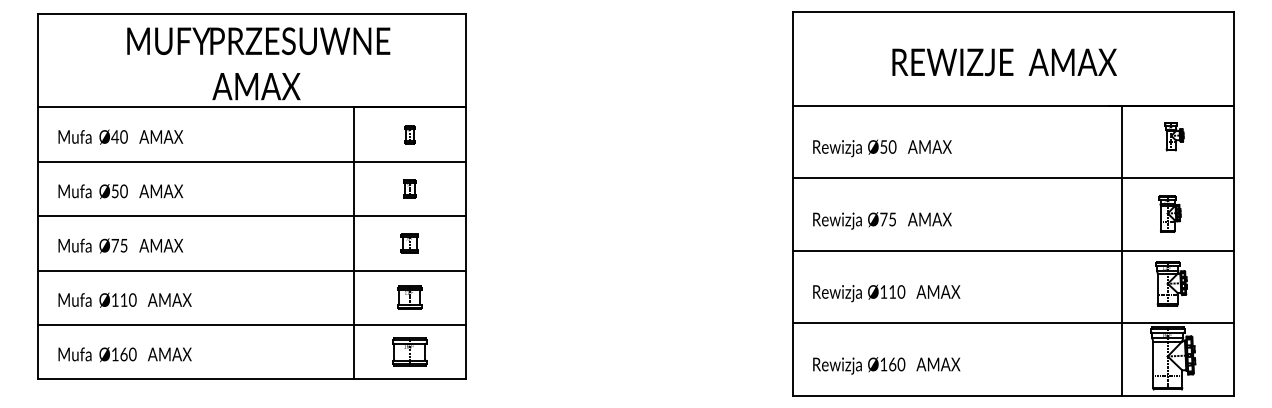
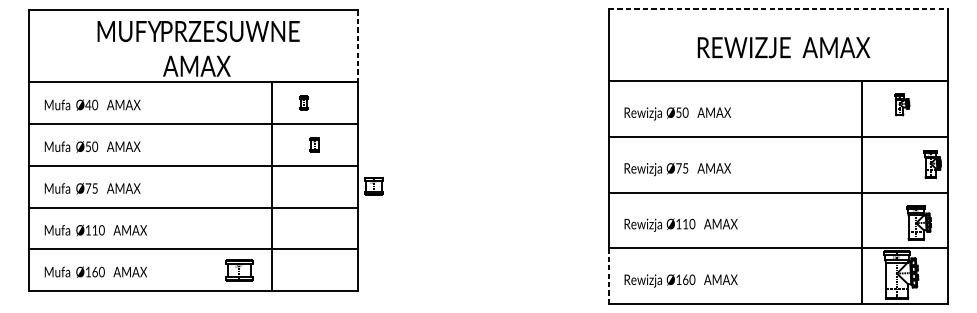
line: (1013, 12) -> (778, 9), solid -> dashed
line: (465, 60) -> (357, 46), solid -> dashed
text: (1004, 62) -> (783, 47), moved
part: (409, 134) -> (303, 103), moved
part: (1169, 213) -> (932, 163), moved
part: (409, 243) -> (314, 186), removed
part: (1171, 283) -> (919, 222), moved
part: (409, 297) -> (373, 186), moved
part: (409, 351) -> (239, 269), moved
line: (792, 360) -> (608, 276), solid -> dashed

